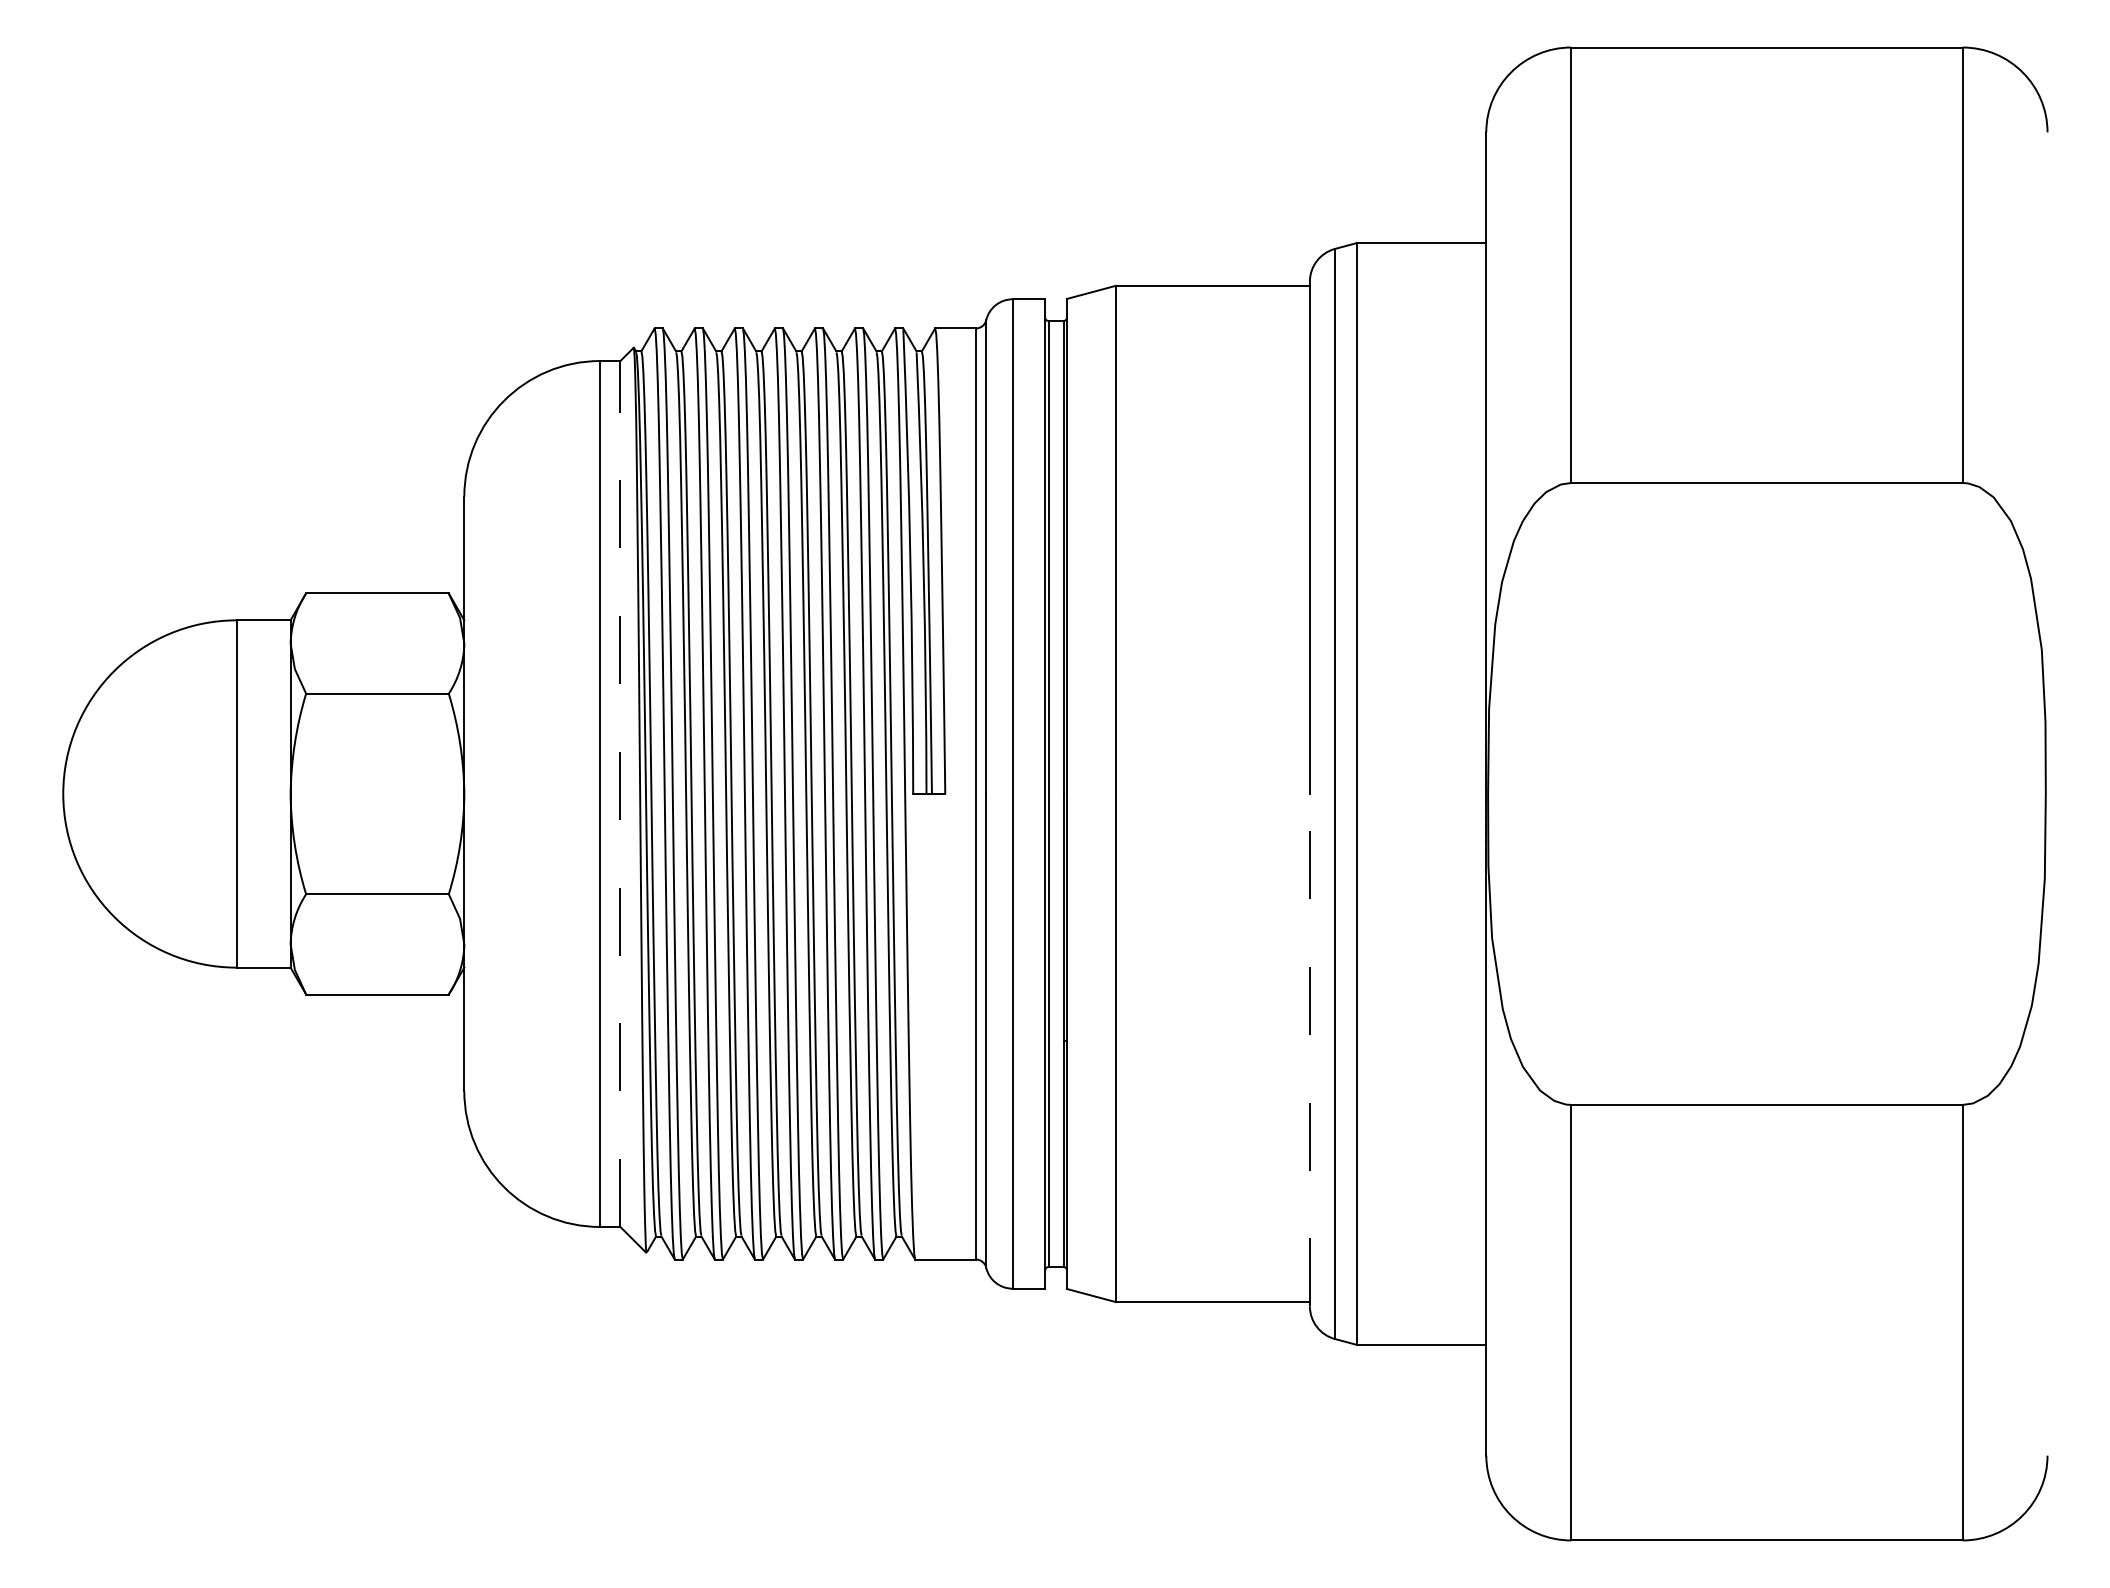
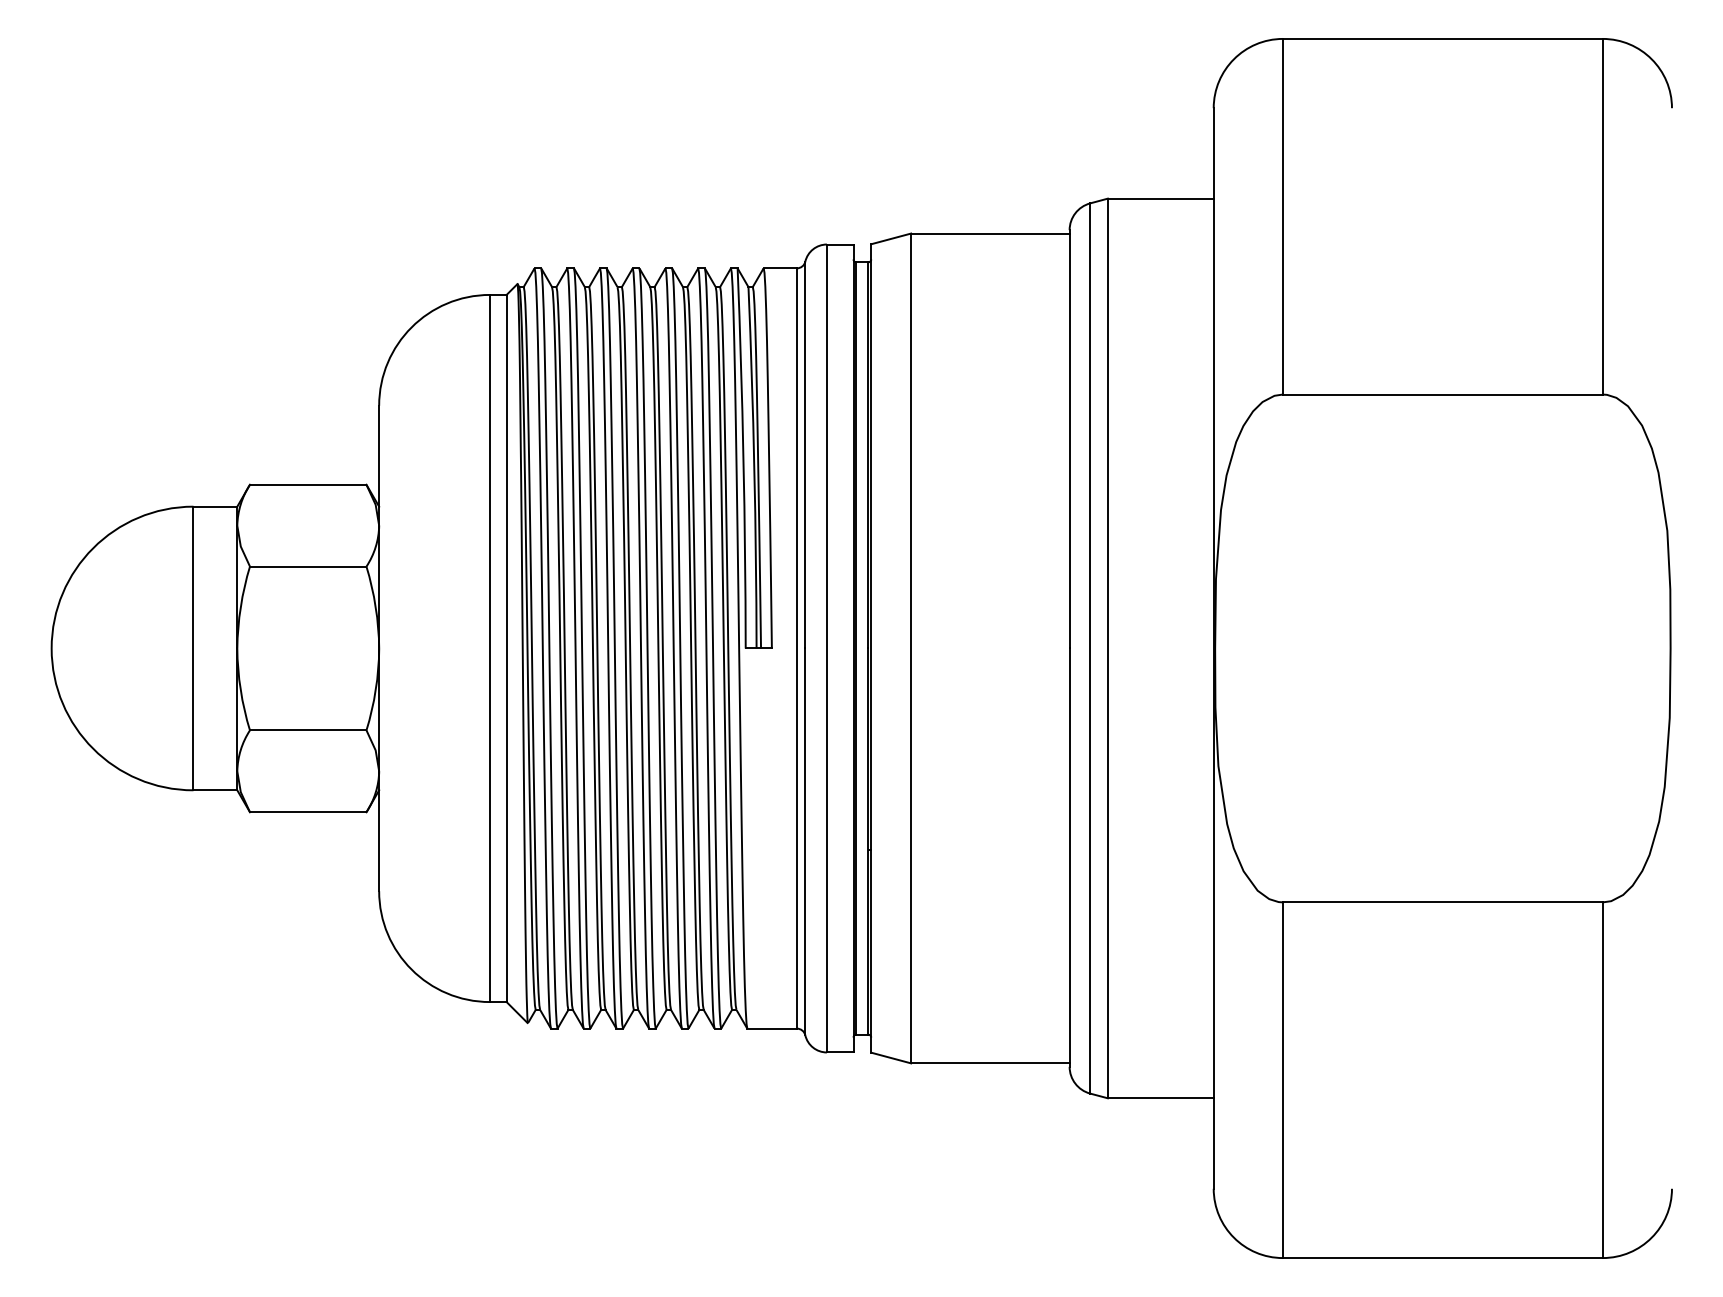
line: (620, 794) -> (506, 648), dashed -> solid
line: (1309, 1049) -> (1069, 857), dashed -> solid

